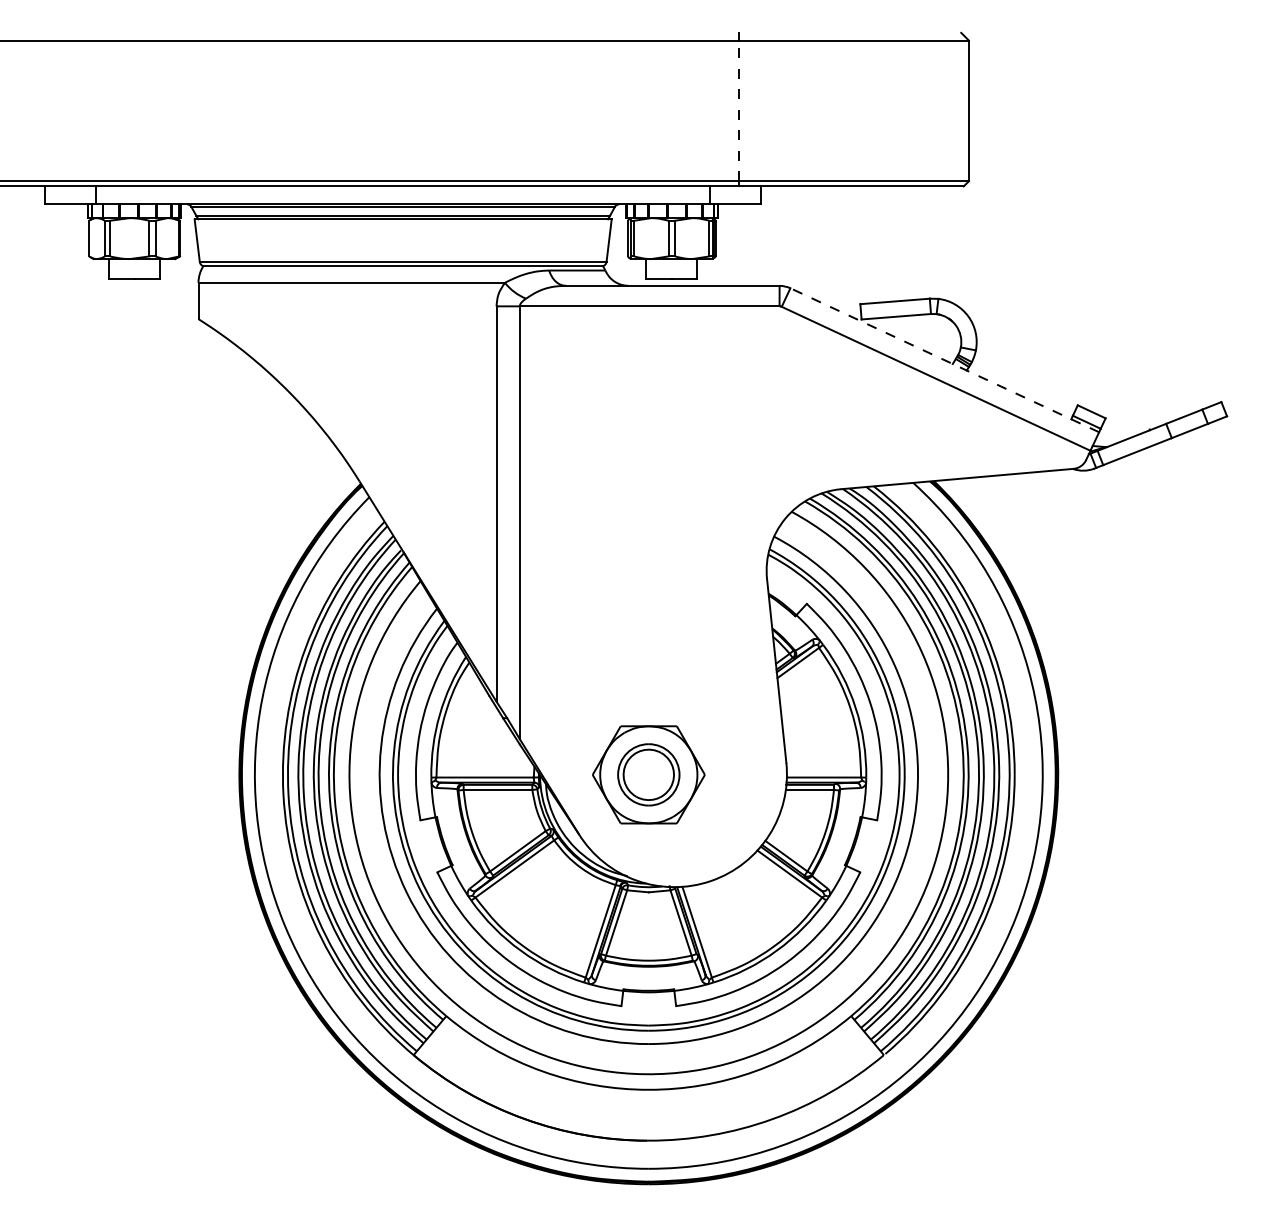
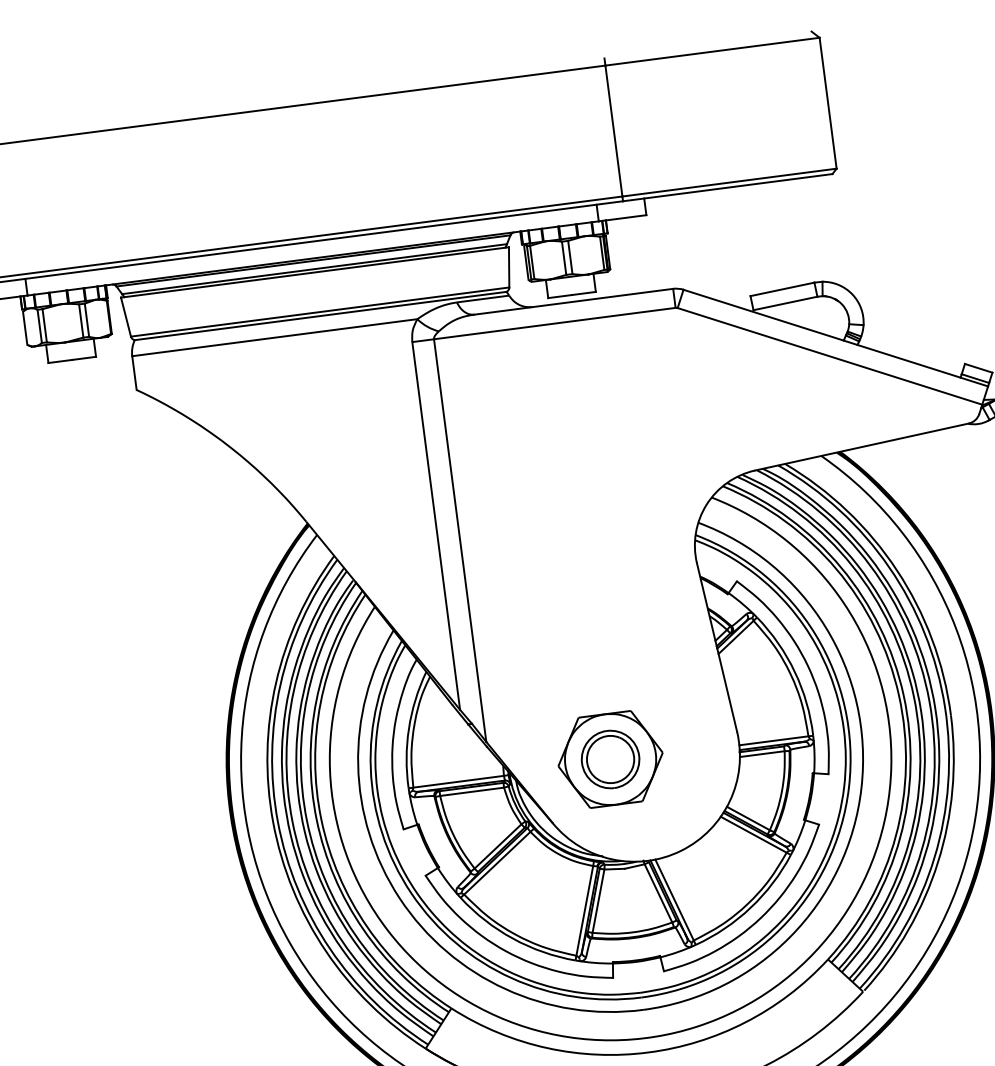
line: (738, 110) -> (613, 130), dashed -> solid
line: (944, 360) -> (835, 338), dashed -> solid

